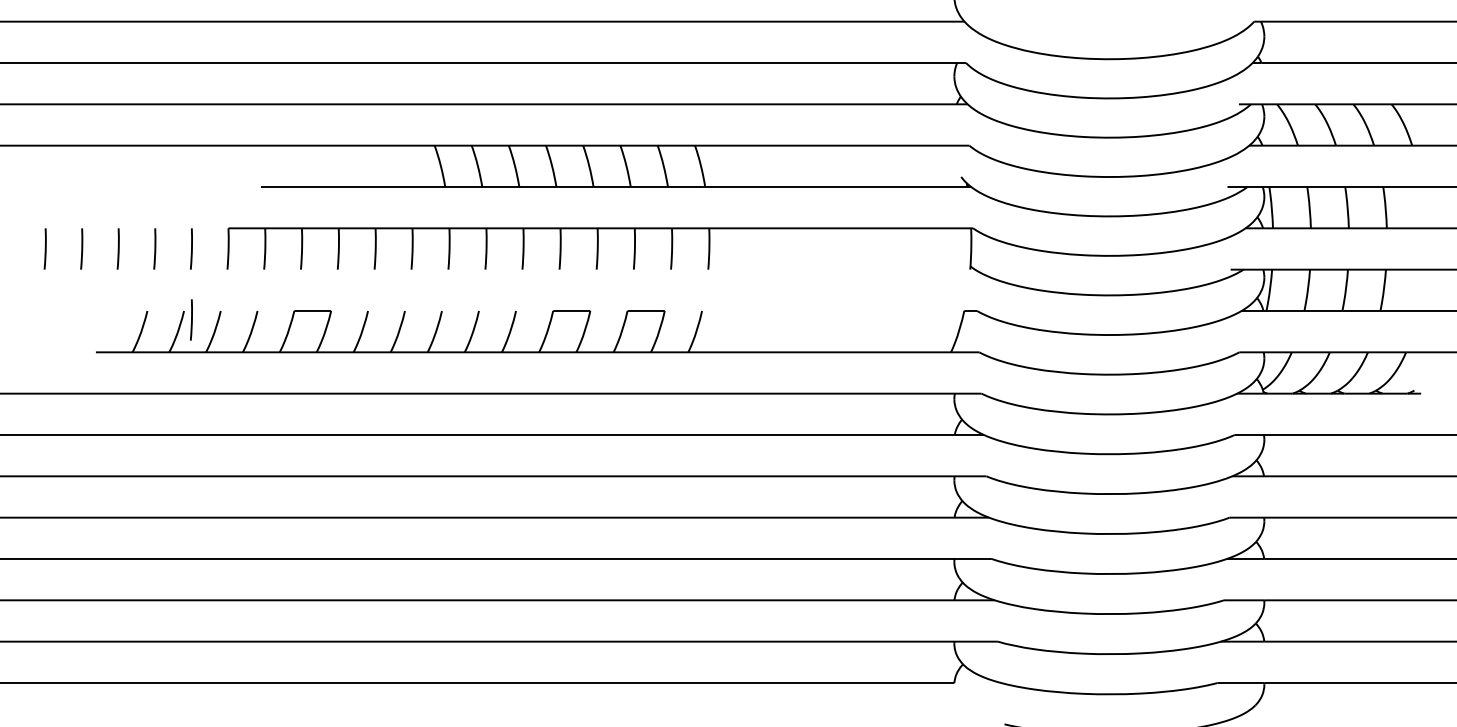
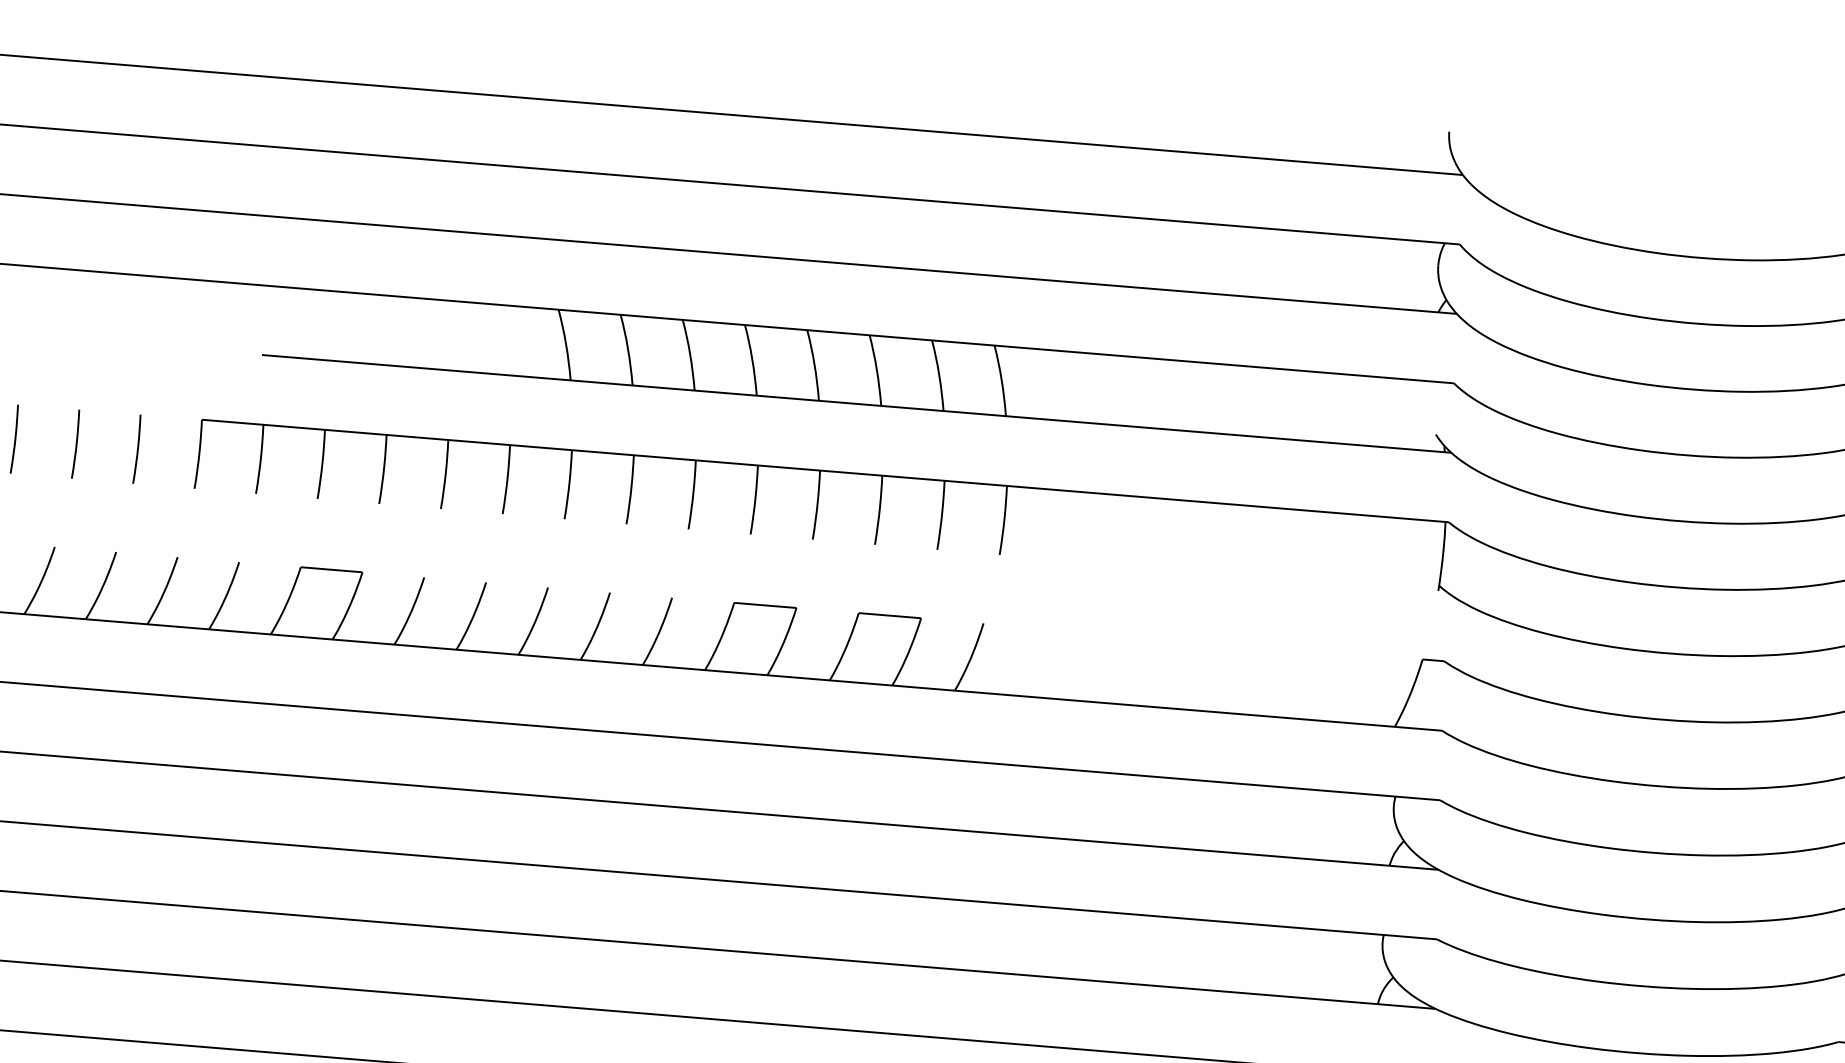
line: (191, 319) -> (127, 567), removed

